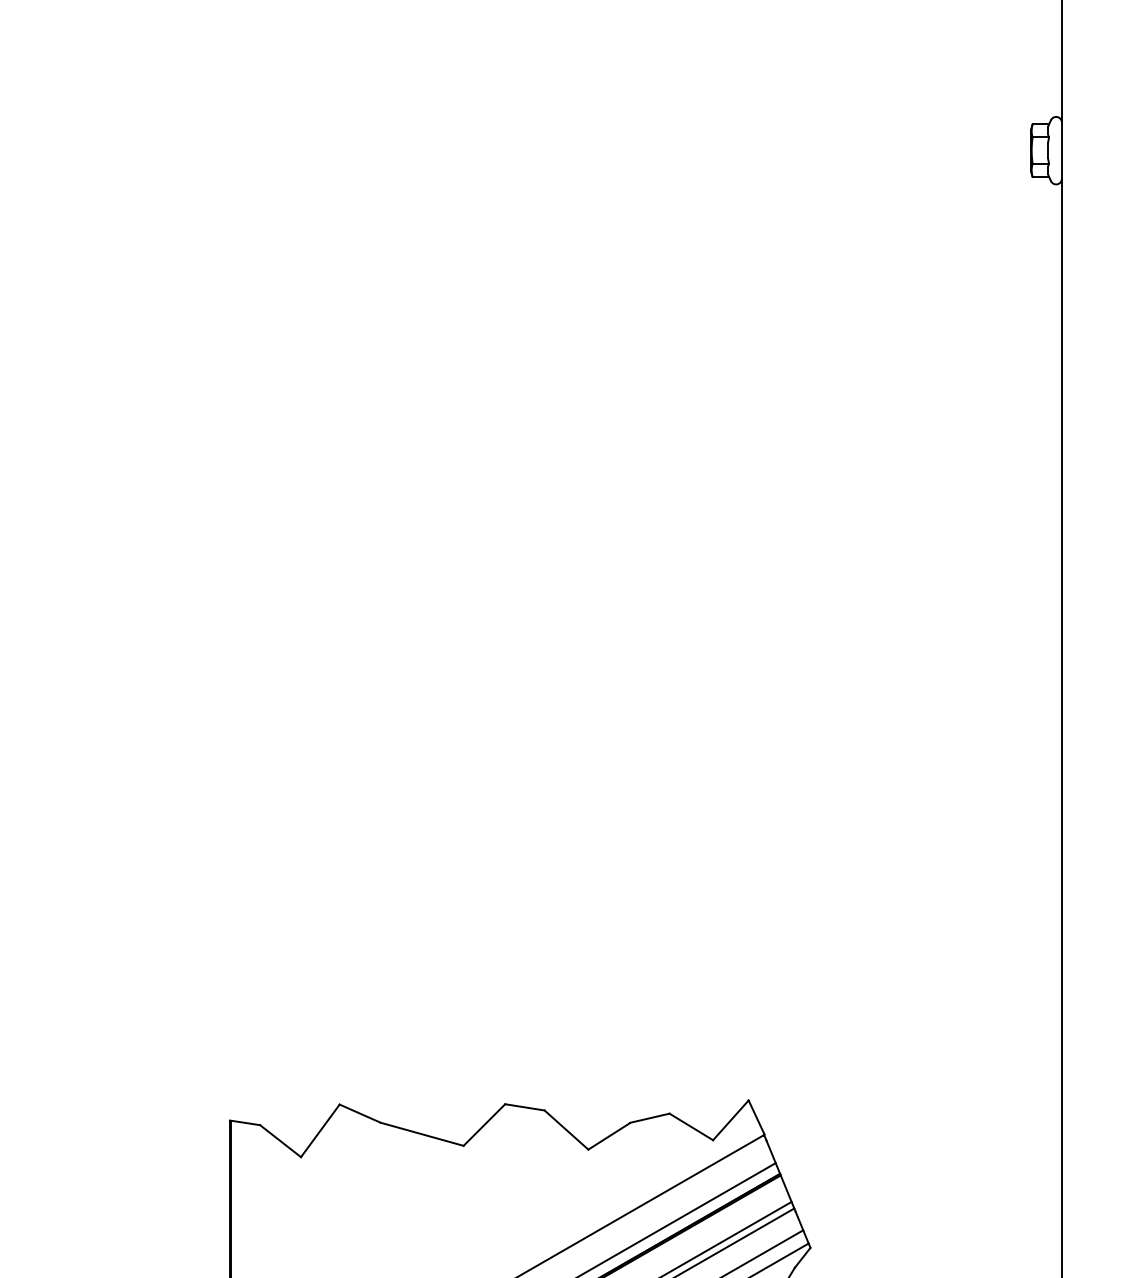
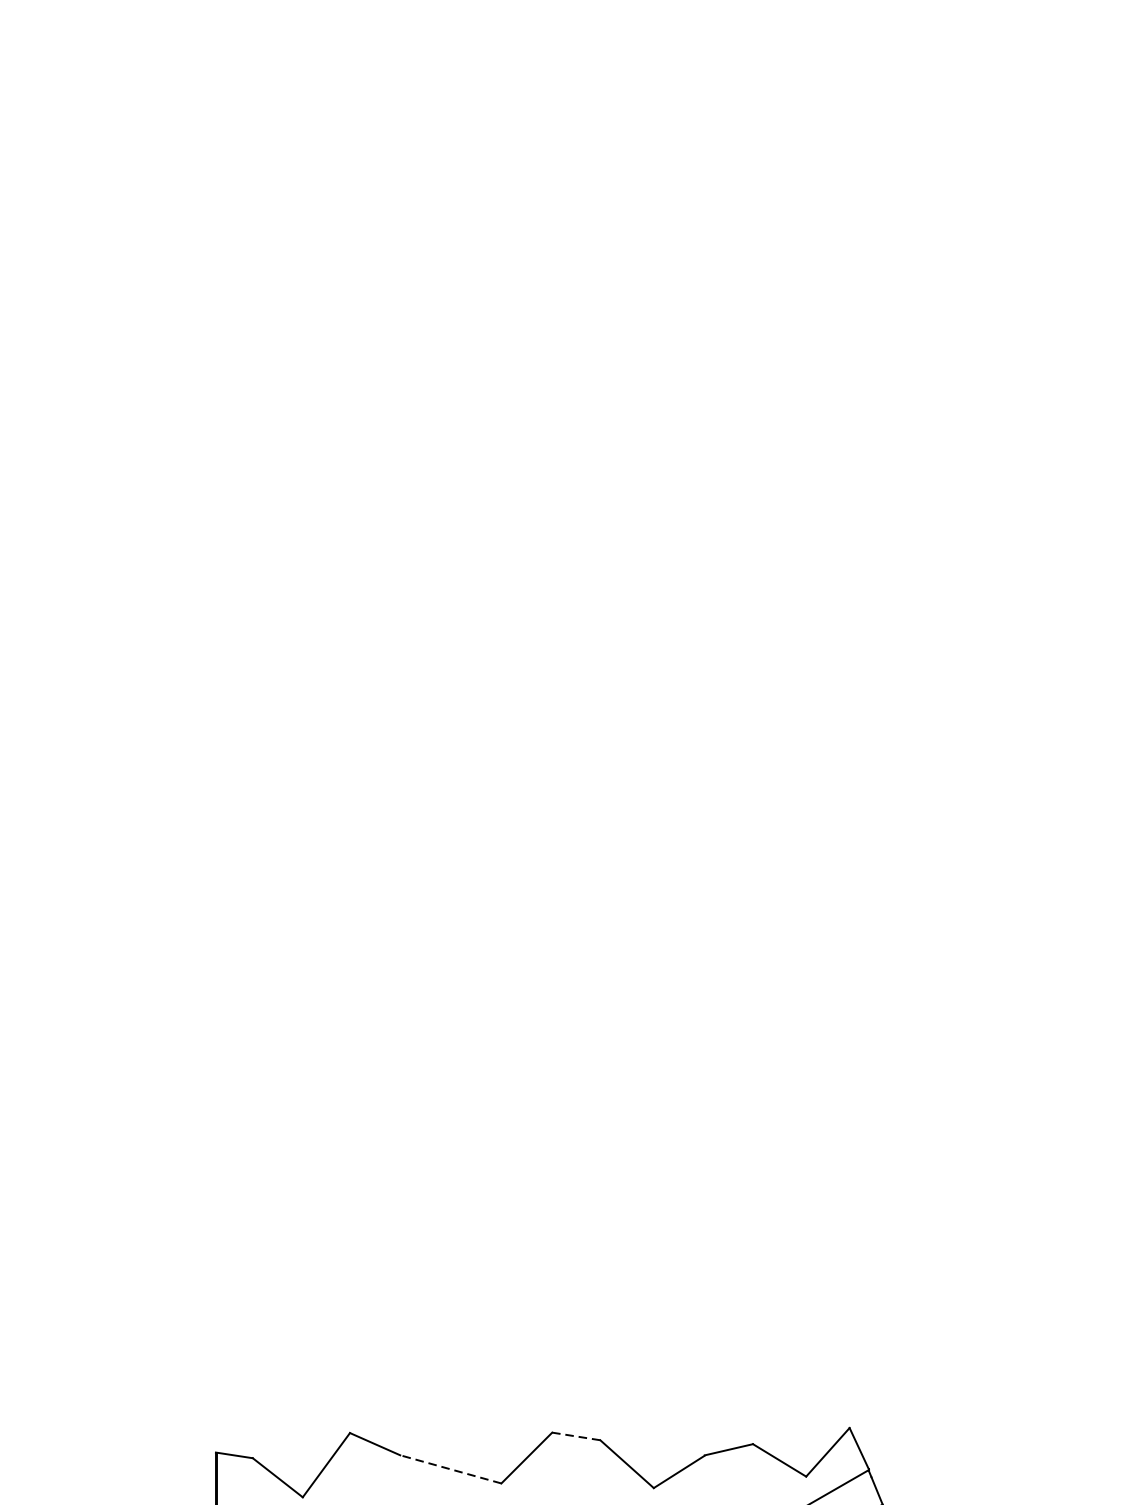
line: (524, 1107) -> (575, 1436), solid -> dashed
line: (422, 1134) -> (451, 1469), solid -> dashed

